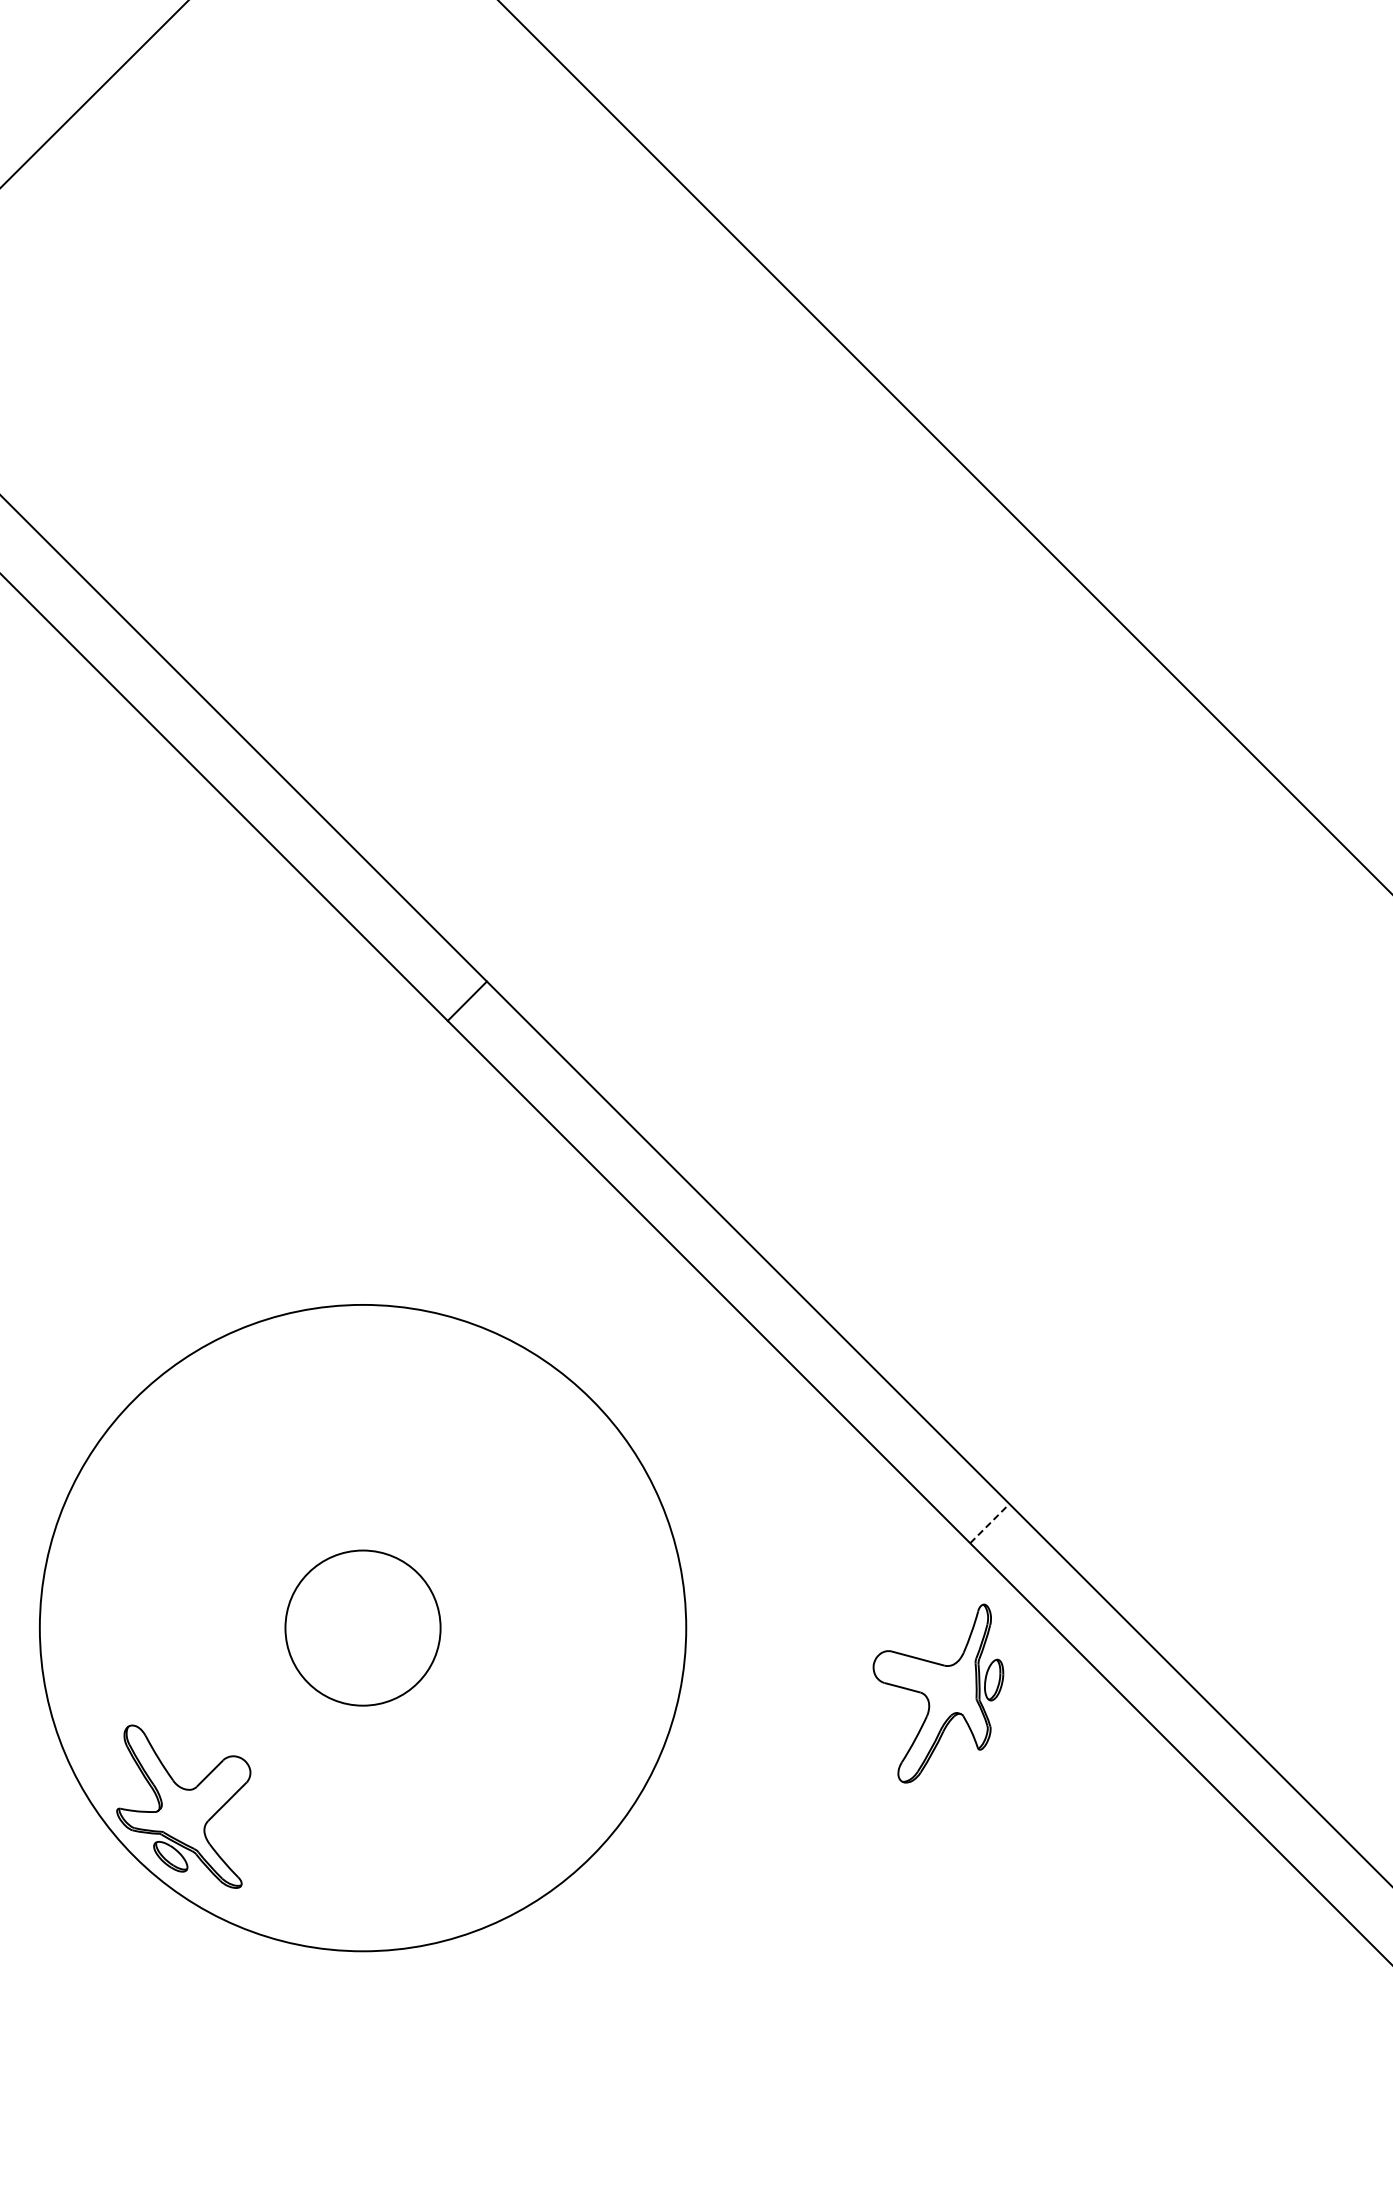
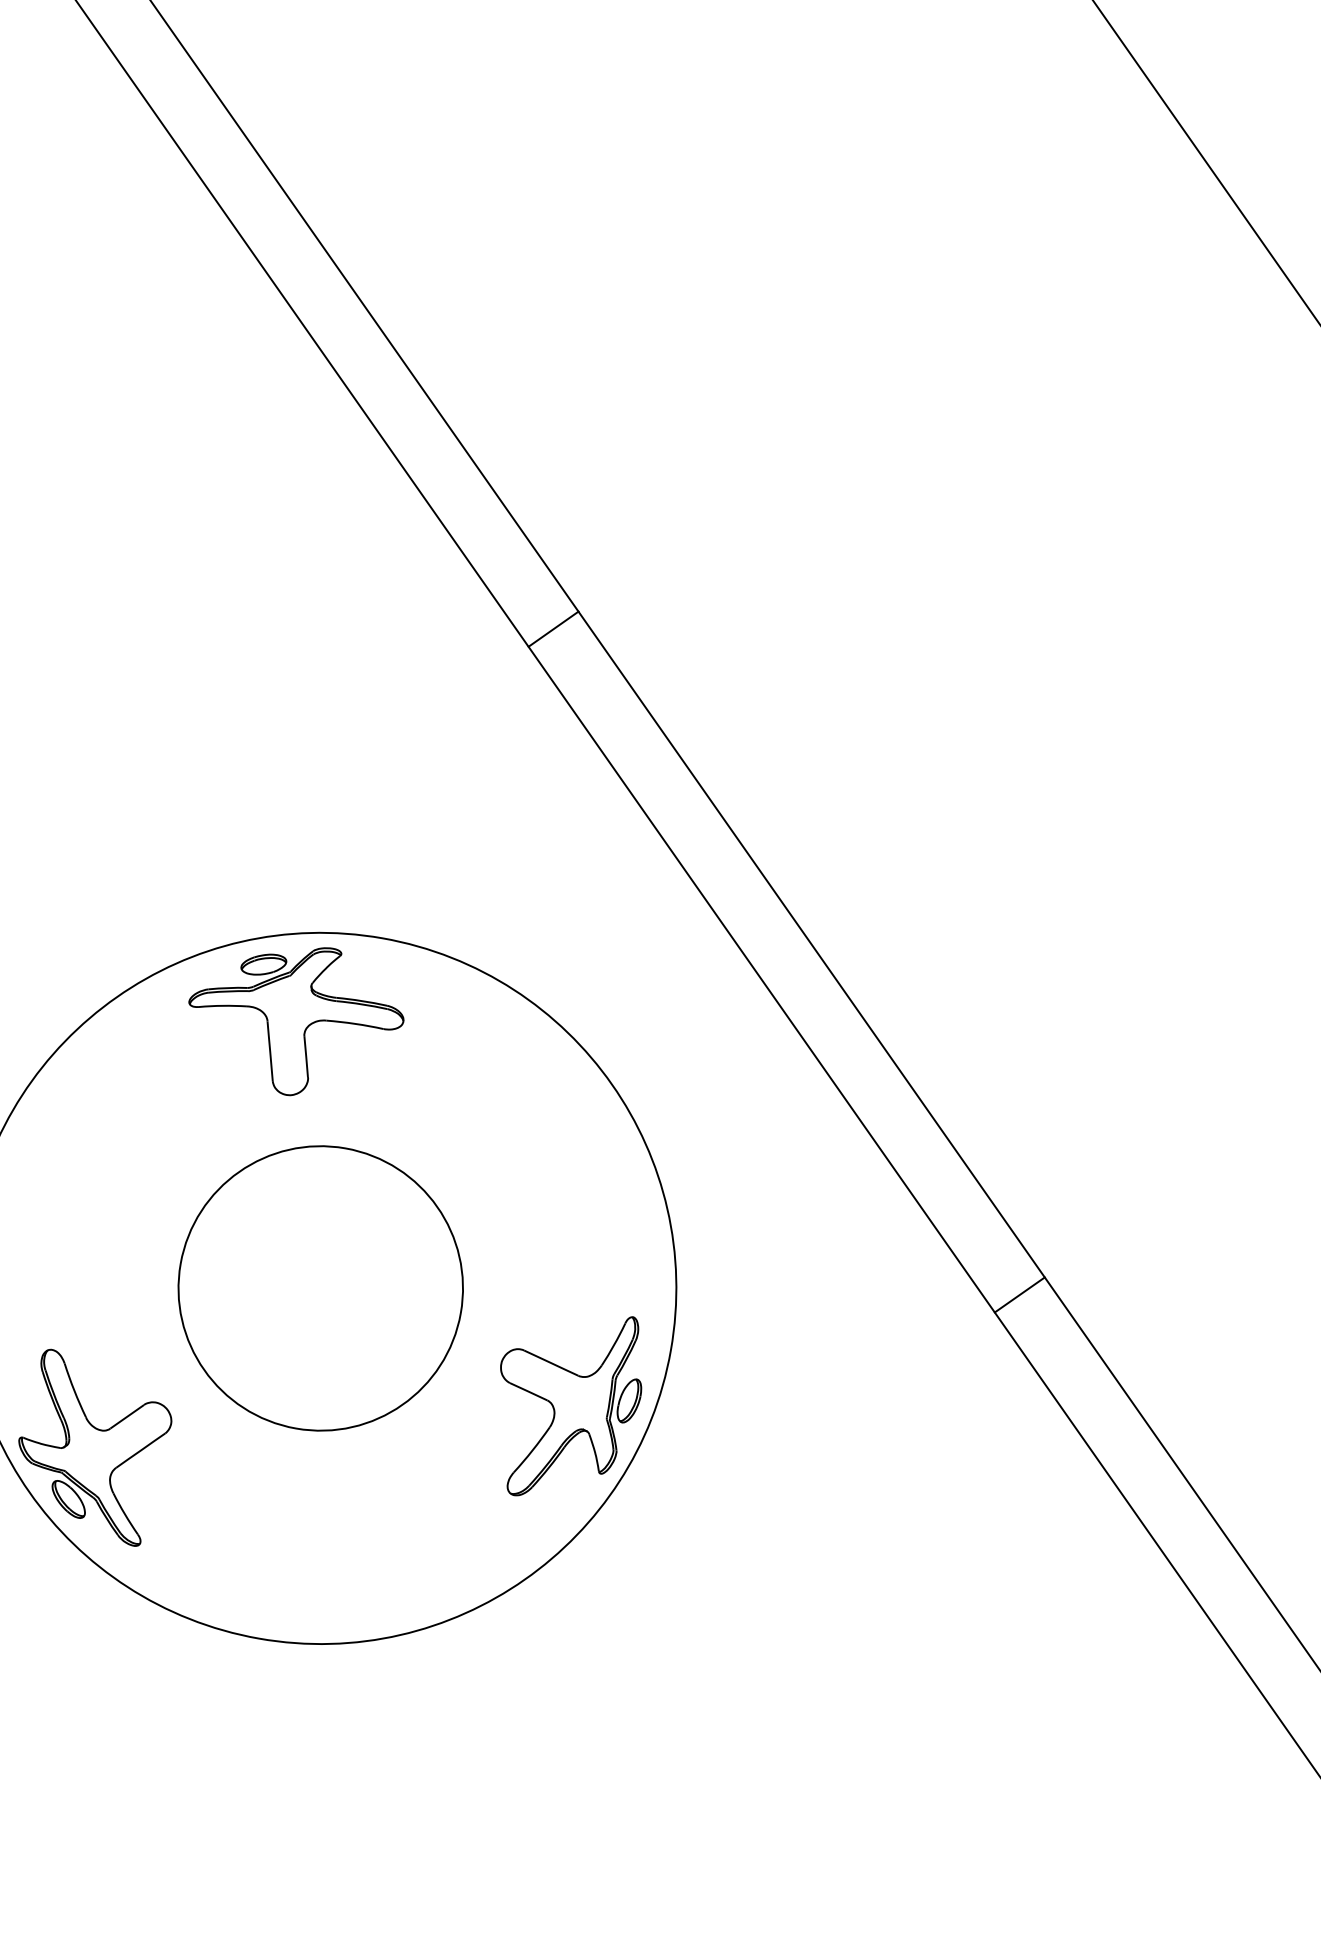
part: (297, 1391) -> (294, 1019), added
line: (989, 1523) -> (1019, 1294), dashed -> solid
circle: (362, 1627) -> (320, 1287), size x1.67
part: (938, 1693) -> (566, 1404), moved

